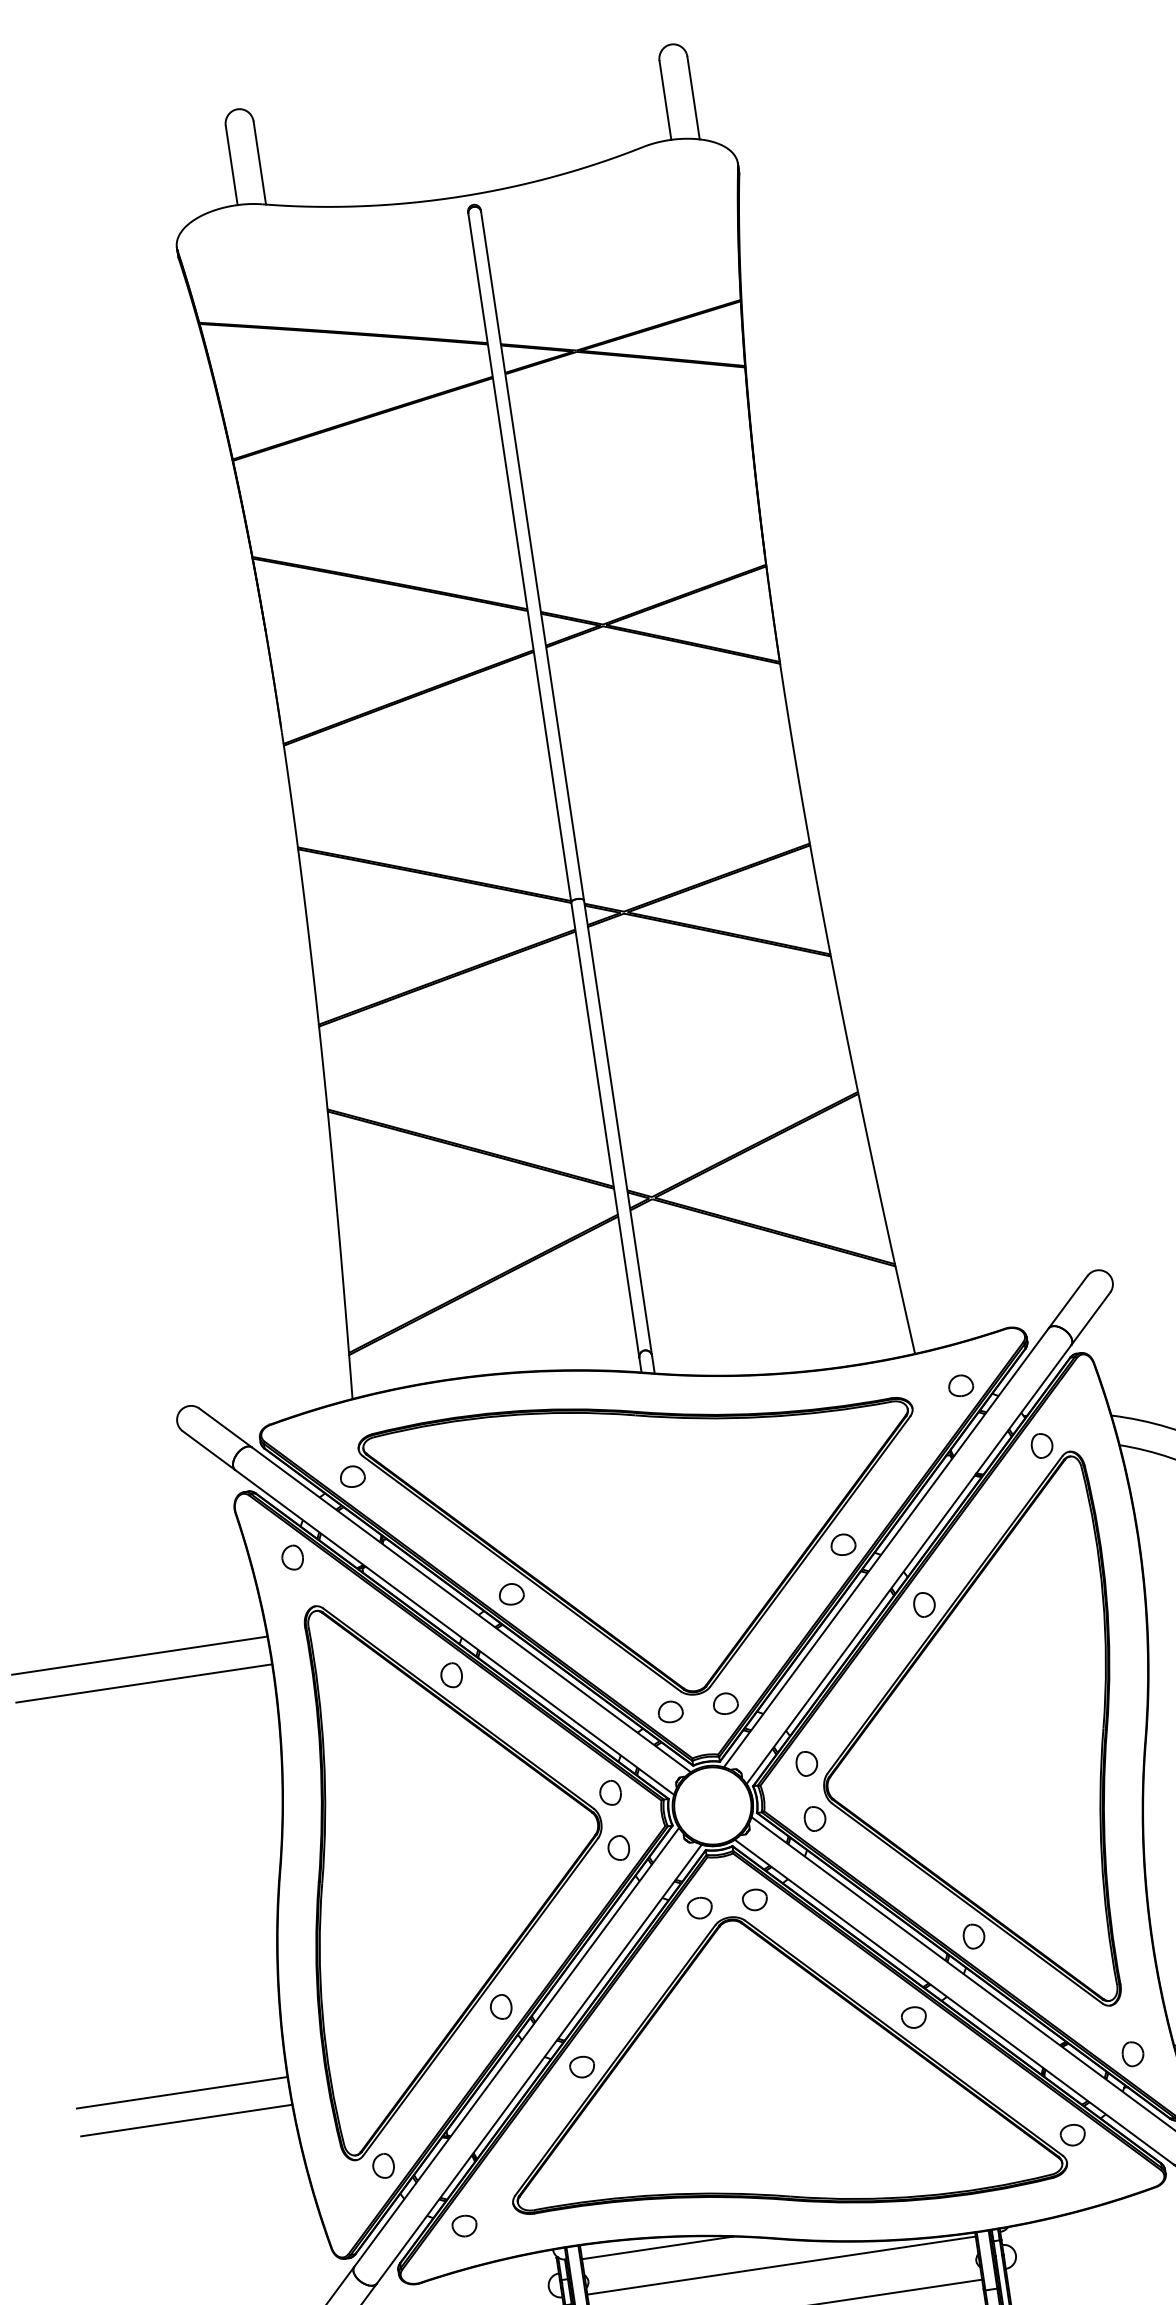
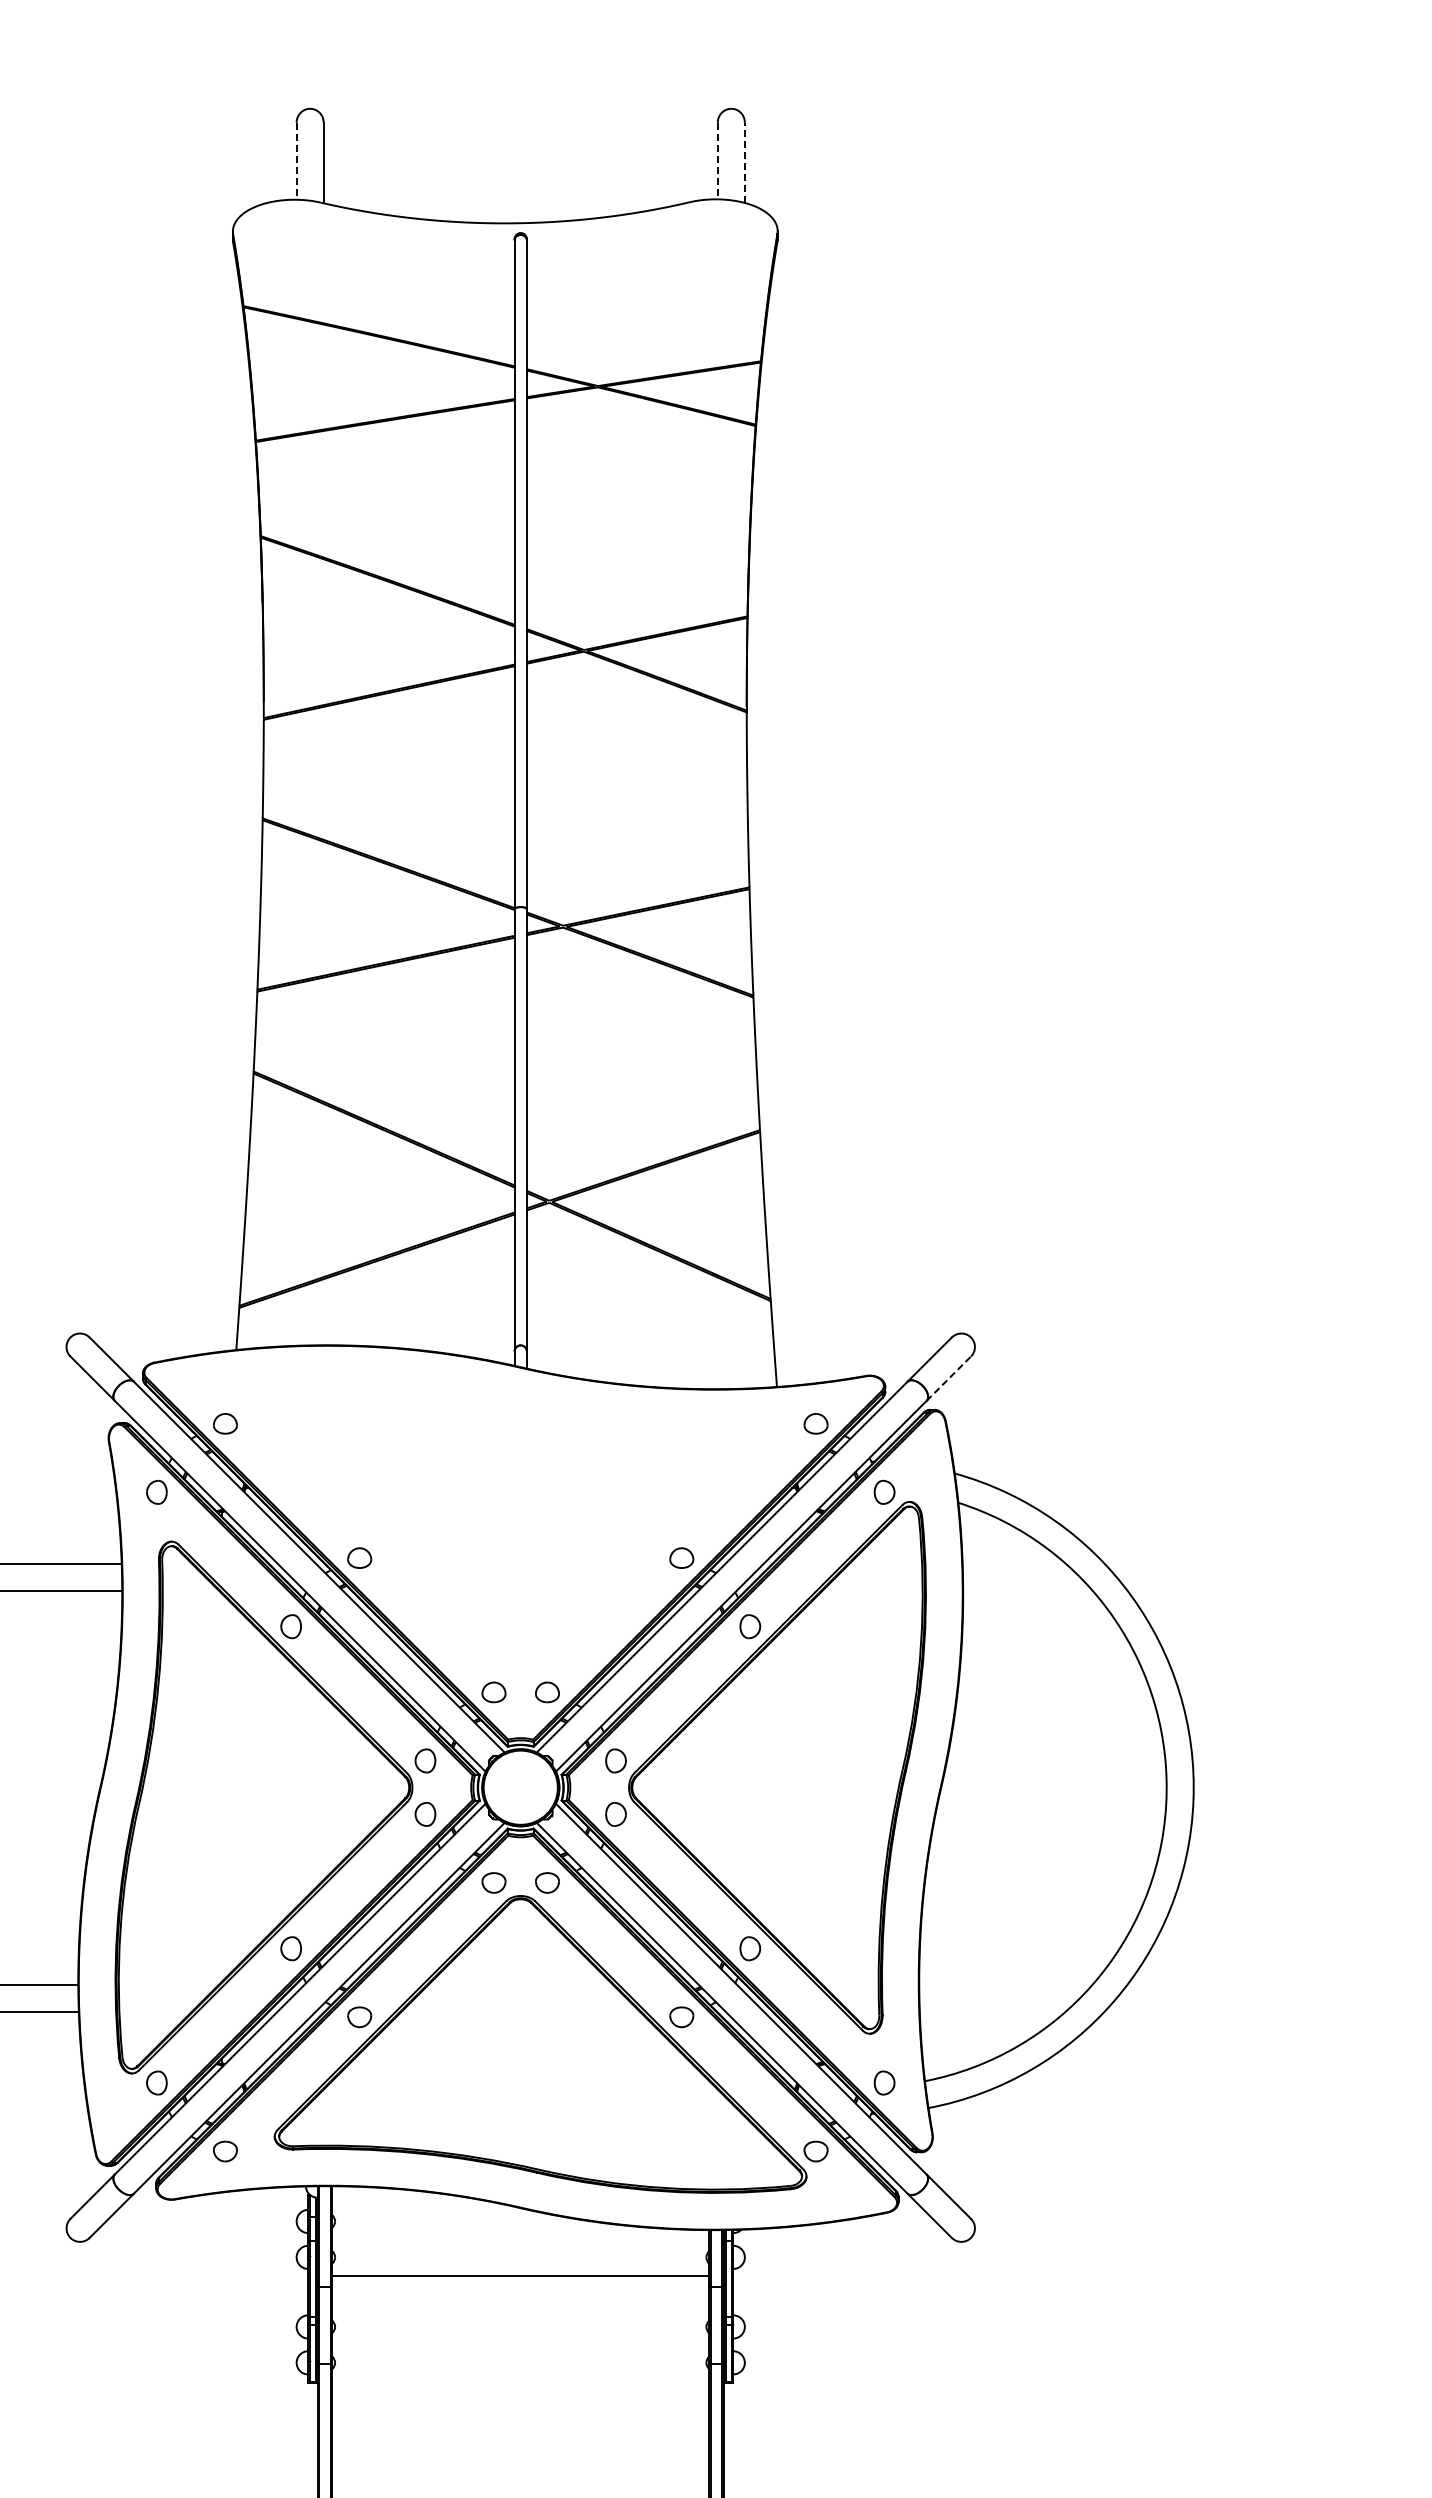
line: (693, 97) -> (744, 162), solid -> dashed
line: (665, 100) -> (717, 161), solid -> dashed
line: (231, 165) -> (296, 161), solid -> dashed
line: (1091, 1318) -> (949, 1378), solid -> dashed
part: (652, 1544) -> (500, 1530), removed
line: (657, 2247) -> (405, 2199), removed
line: (781, 2266) -> (520, 2234), removed

